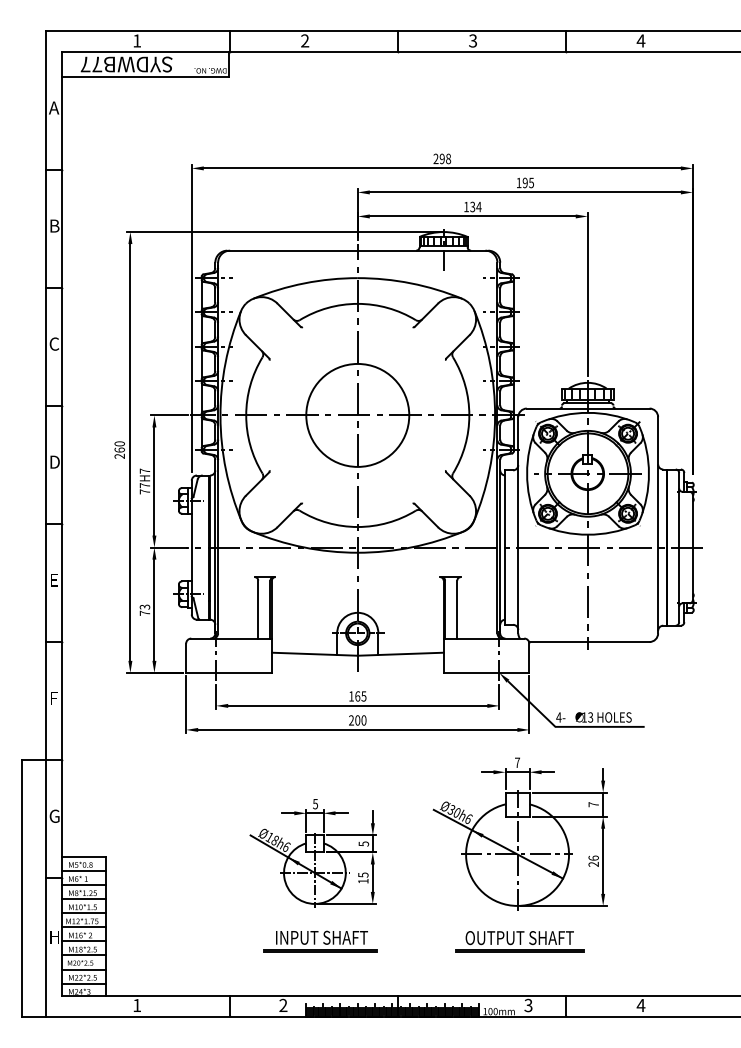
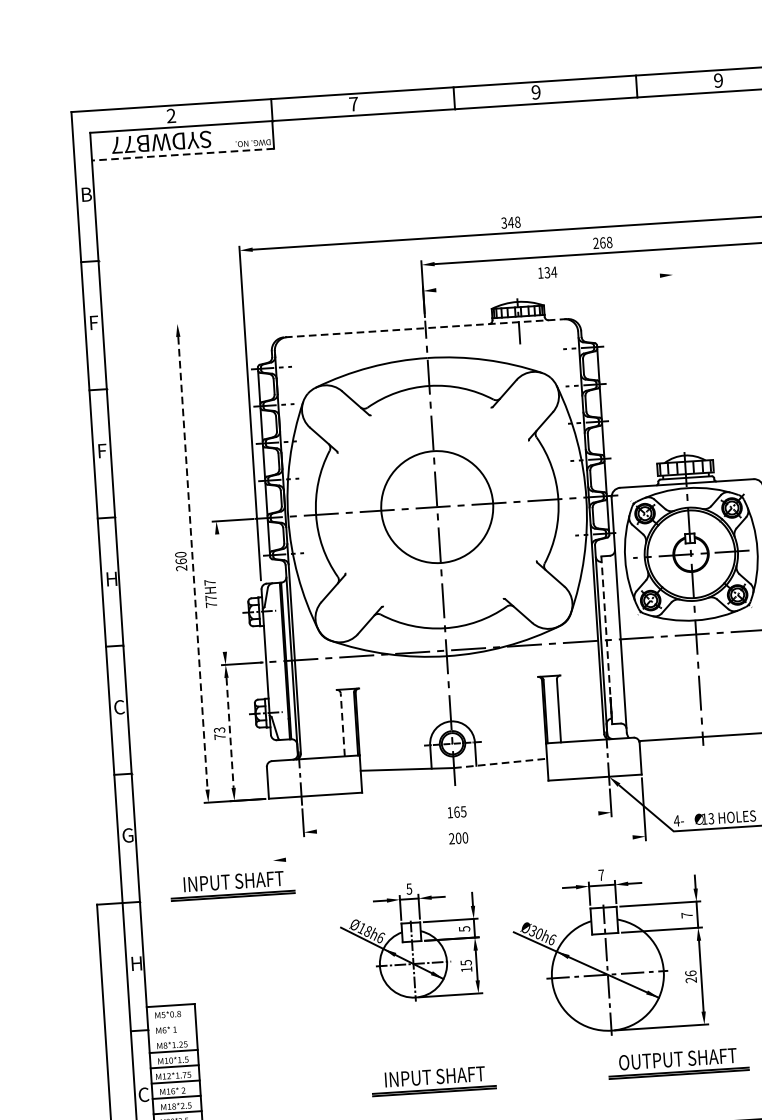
text: (137, 40) -> (171, 115), 1 -> 2
text: (305, 40) -> (354, 103), 2 -> 7
text: (473, 40) -> (536, 91), 3 -> 9
text: (640, 40) -> (717, 80), 4 -> 9
line: (145, 77) -> (183, 155), solid -> dashed
text: (54, 107) -> (86, 194), A -> B
text: (438, 158) -> (506, 222), 298 -> 348
text: (525, 182) -> (602, 242), 195 -> 268
line: (472, 216) -> (547, 283), removed
text: (54, 225) -> (94, 322), B -> F
line: (284, 232) -> (344, 313), removed
line: (357, 250) -> (425, 328), solid -> dashed
line: (587, 294) -> (678, 359), removed
text: (53, 343) -> (101, 450), C -> F
line: (130, 452) -> (193, 563), solid -> dashed
text: (54, 461) -> (111, 578), D -> H
line: (154, 481) -> (221, 593), removed
line: (505, 545) -> (606, 637), solid -> dashed
text: (54, 579) -> (119, 706), E -> C
line: (258, 609) -> (343, 724), solid -> dashed
line: (154, 610) -> (230, 733), solid -> dashed
line: (400, 654) -> (500, 763), solid -> dashed
text: (54, 697) -> (127, 834), F -> G
line: (186, 704) -> (271, 833), removed
line: (357, 705) -> (457, 822), removed
line: (357, 729) -> (458, 848), removed
part: (147, 750) -> (232, 885), added
text: (54, 815) -> (136, 962), G -> H
part: (519, 833) -> (608, 951), moved
part: (312, 853) -> (409, 942), moved
line: (83, 870) -> (171, 1020), removed
line: (83, 884) -> (172, 1035), removed
text: (53, 936) -> (143, 1094), H -> C
part: (519, 941) -> (677, 1062), moved

